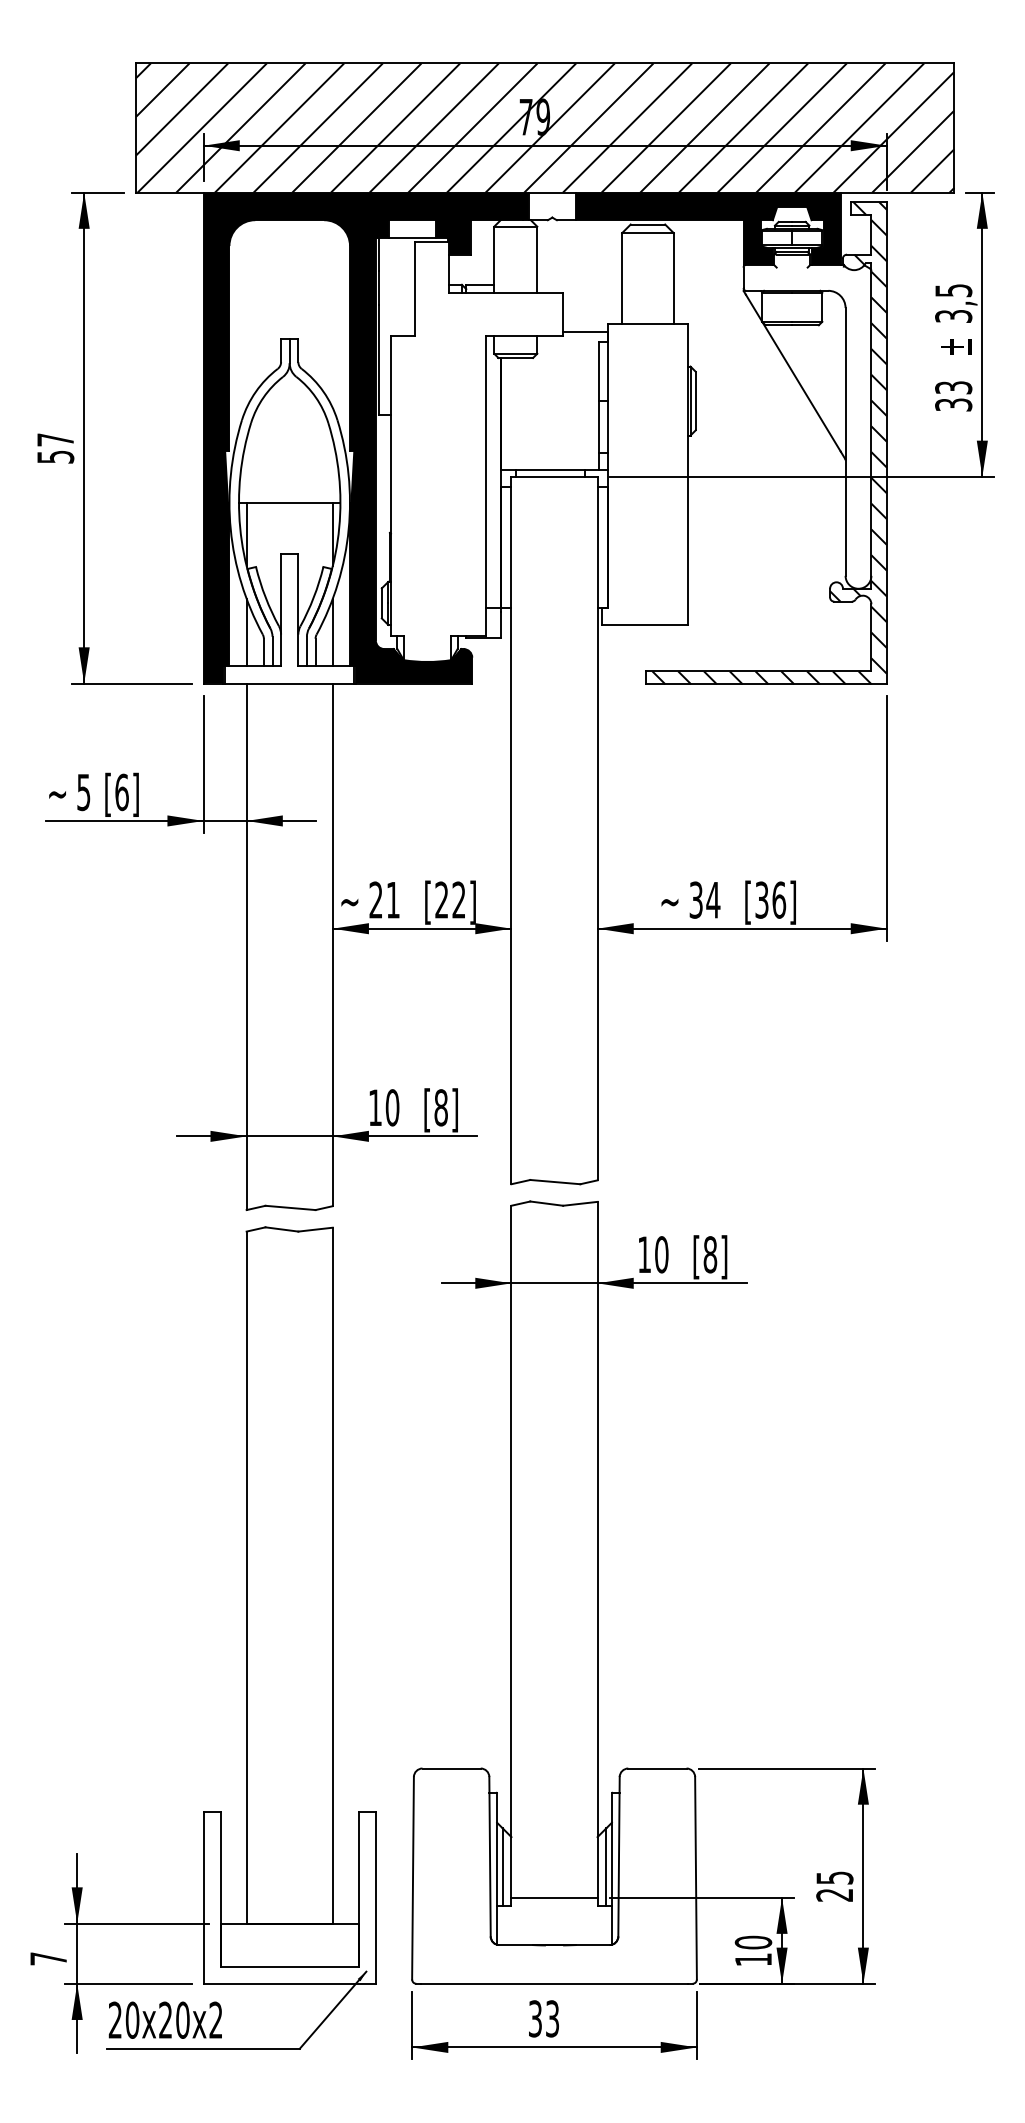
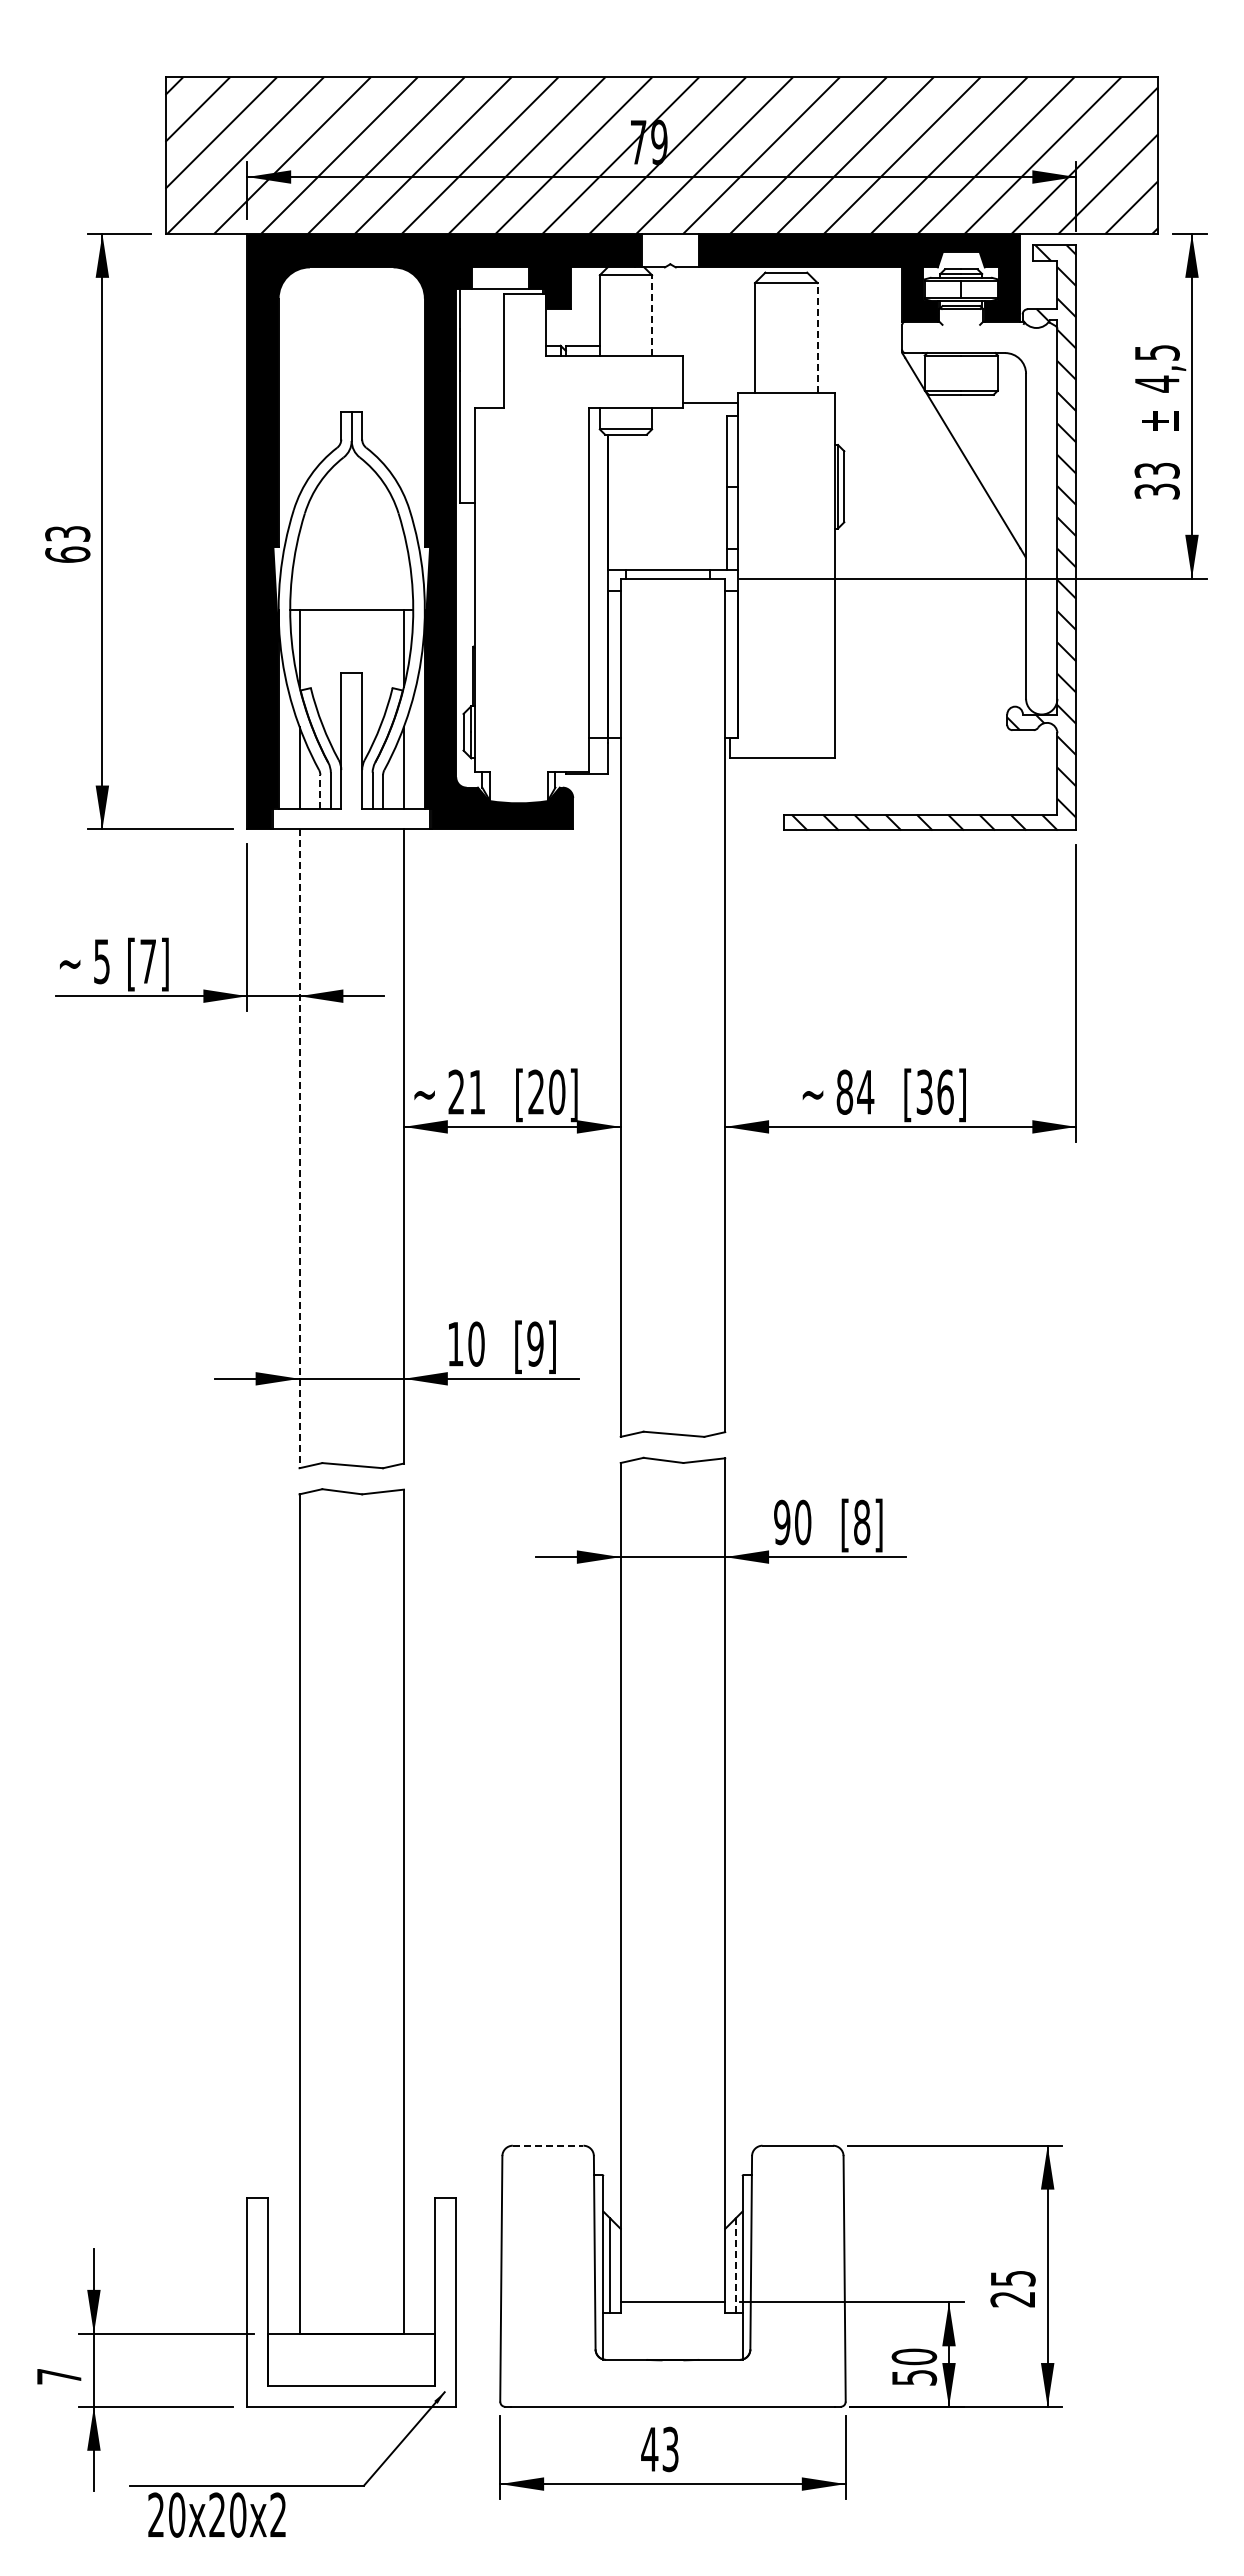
line: (537, 259) -> (652, 315), solid -> dashed
line: (673, 278) -> (817, 337), solid -> dashed
text: (953, 315) -> (1156, 383), 3,5 -> 4,5
text: (55, 448) -> (67, 544), 57 -> 63
line: (263, 652) -> (320, 791), solid -> dashed
text: (122, 792) -> (148, 961), [6] -> [7]
text: (459, 899) -> (557, 1091), [22] -> [20]
text: (695, 899) -> (844, 1091), 34 -> 84
line: (246, 947) -> (299, 1149), solid -> dashed
text: (441, 1107) -> (535, 1343), [8] -> [9]
text: (644, 1254) -> (782, 1522), 10 -> 90
line: (451, 1768) -> (548, 2145), solid -> dashed
line: (606, 1866) -> (735, 2264), solid -> dashed
text: (753, 1959) -> (914, 2377), 10 -> 50
text: (535, 2018) -> (649, 2449), 33 -> 43
text: (165, 2019) -> (216, 2514), moved

